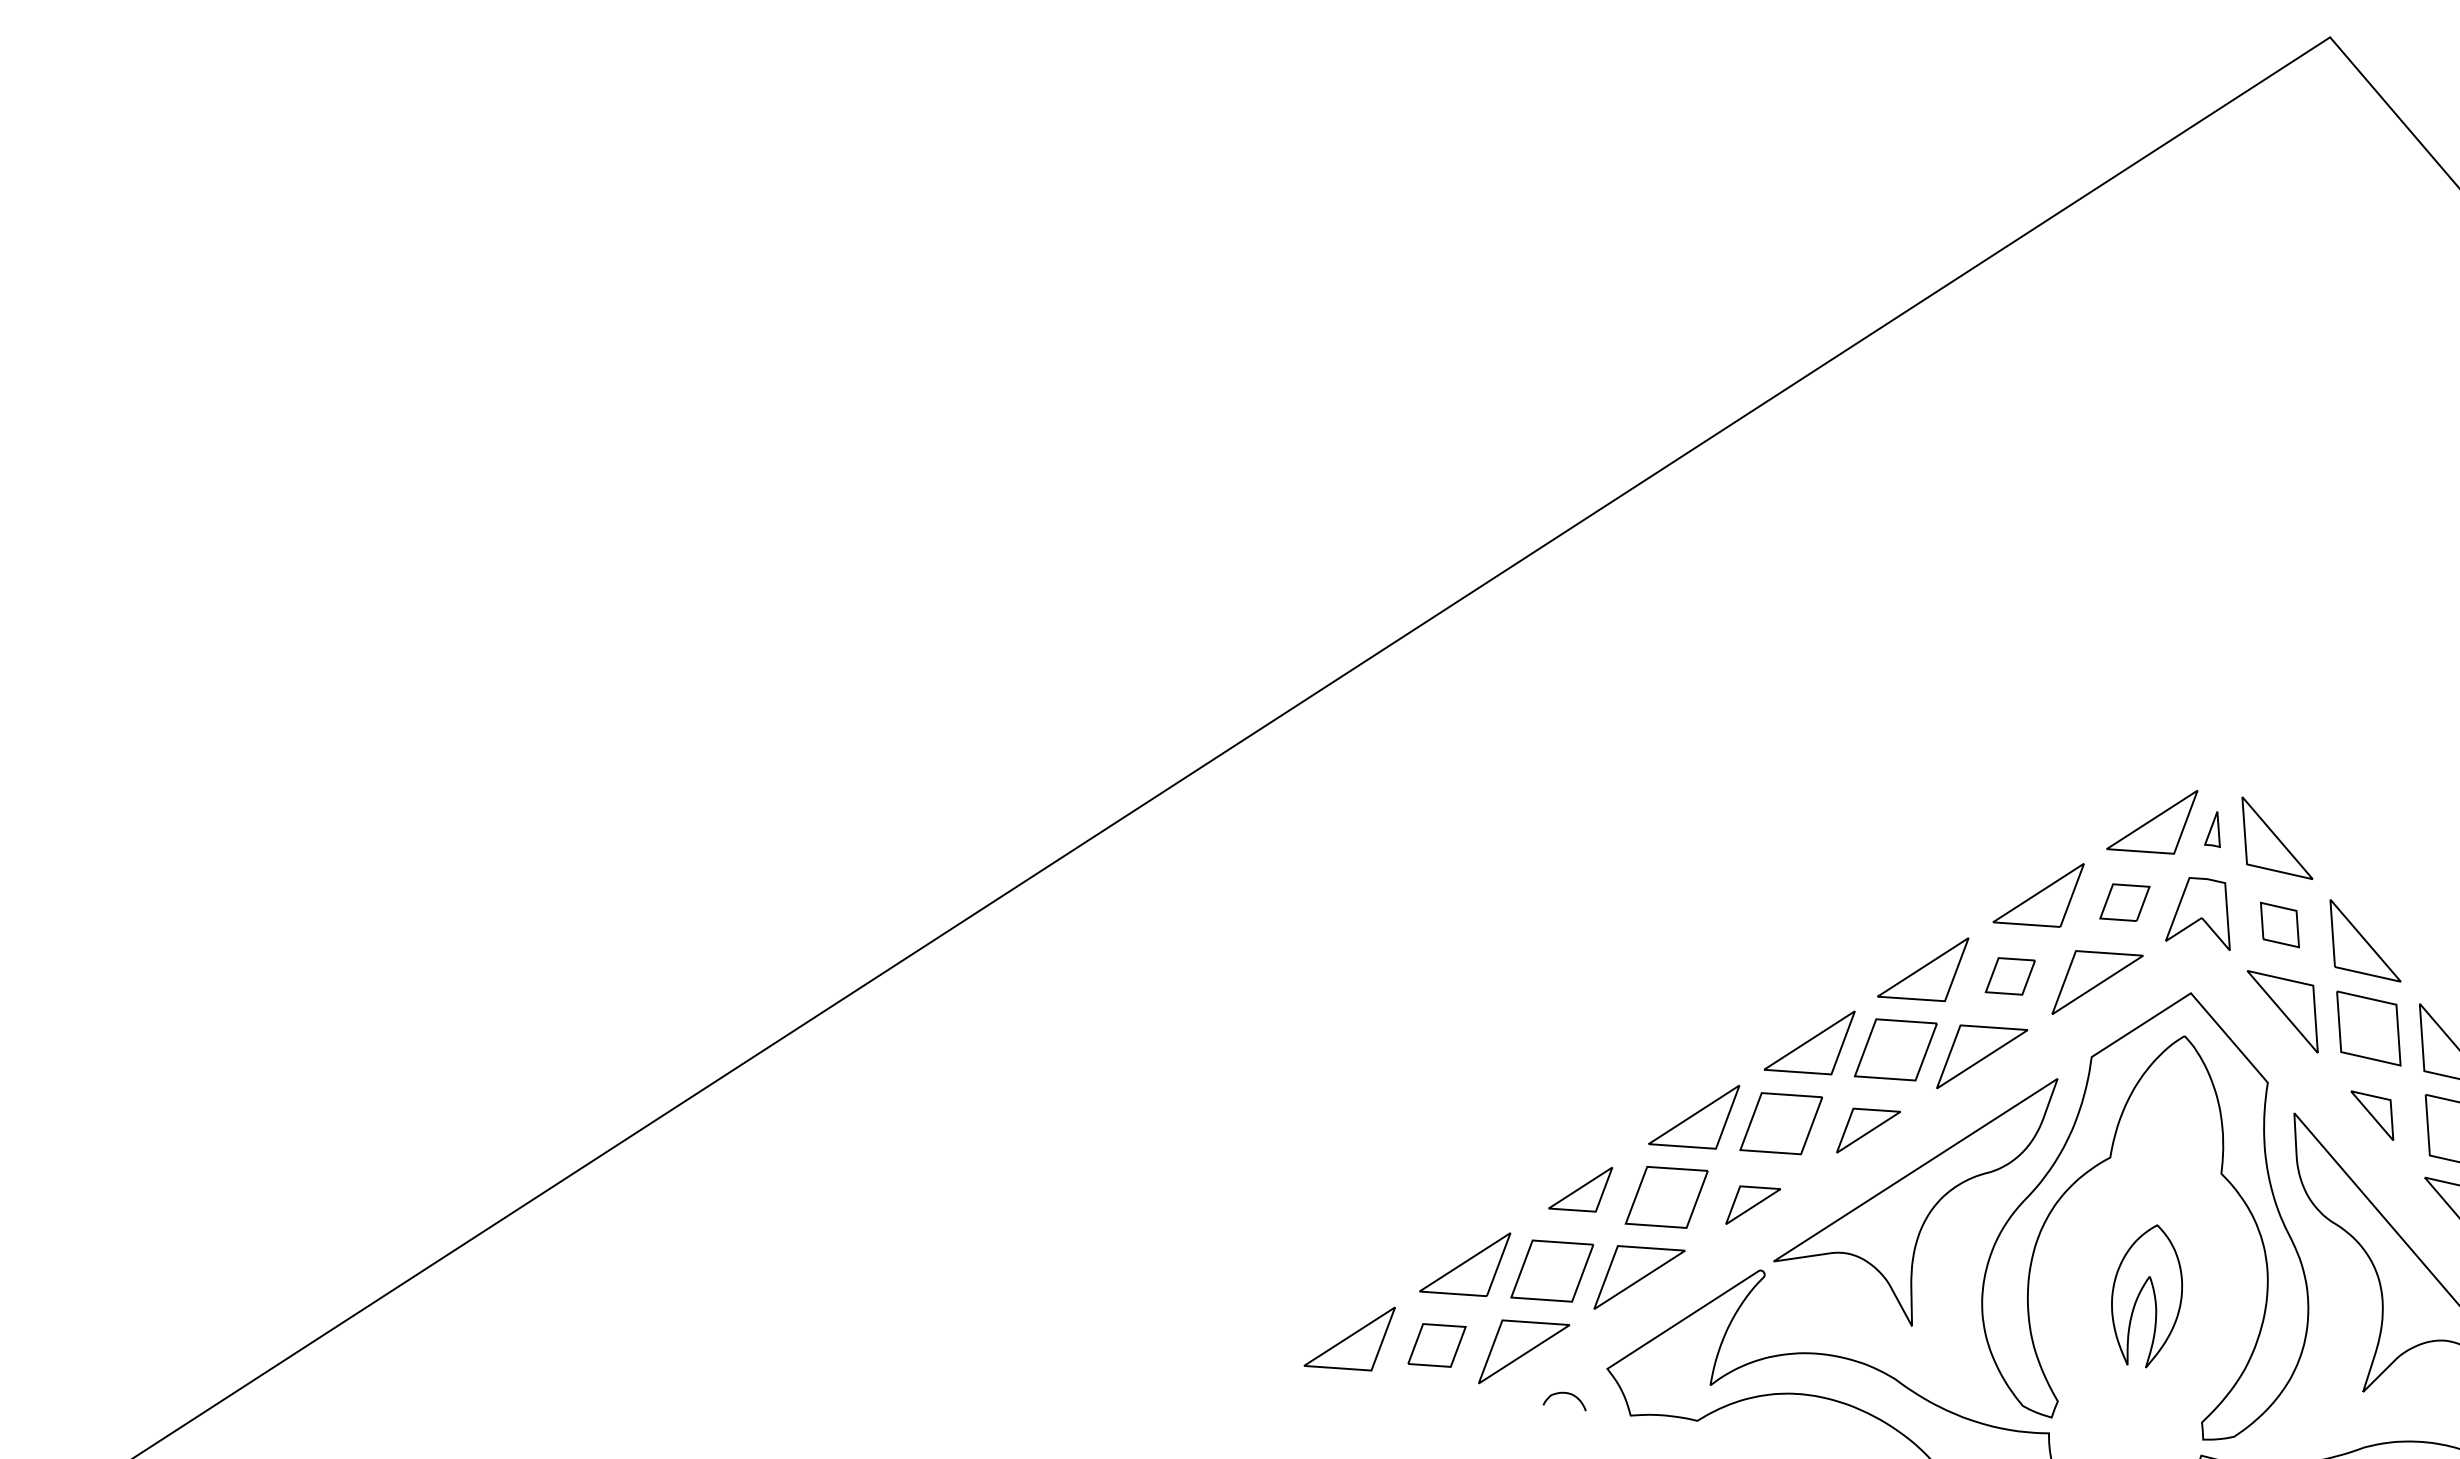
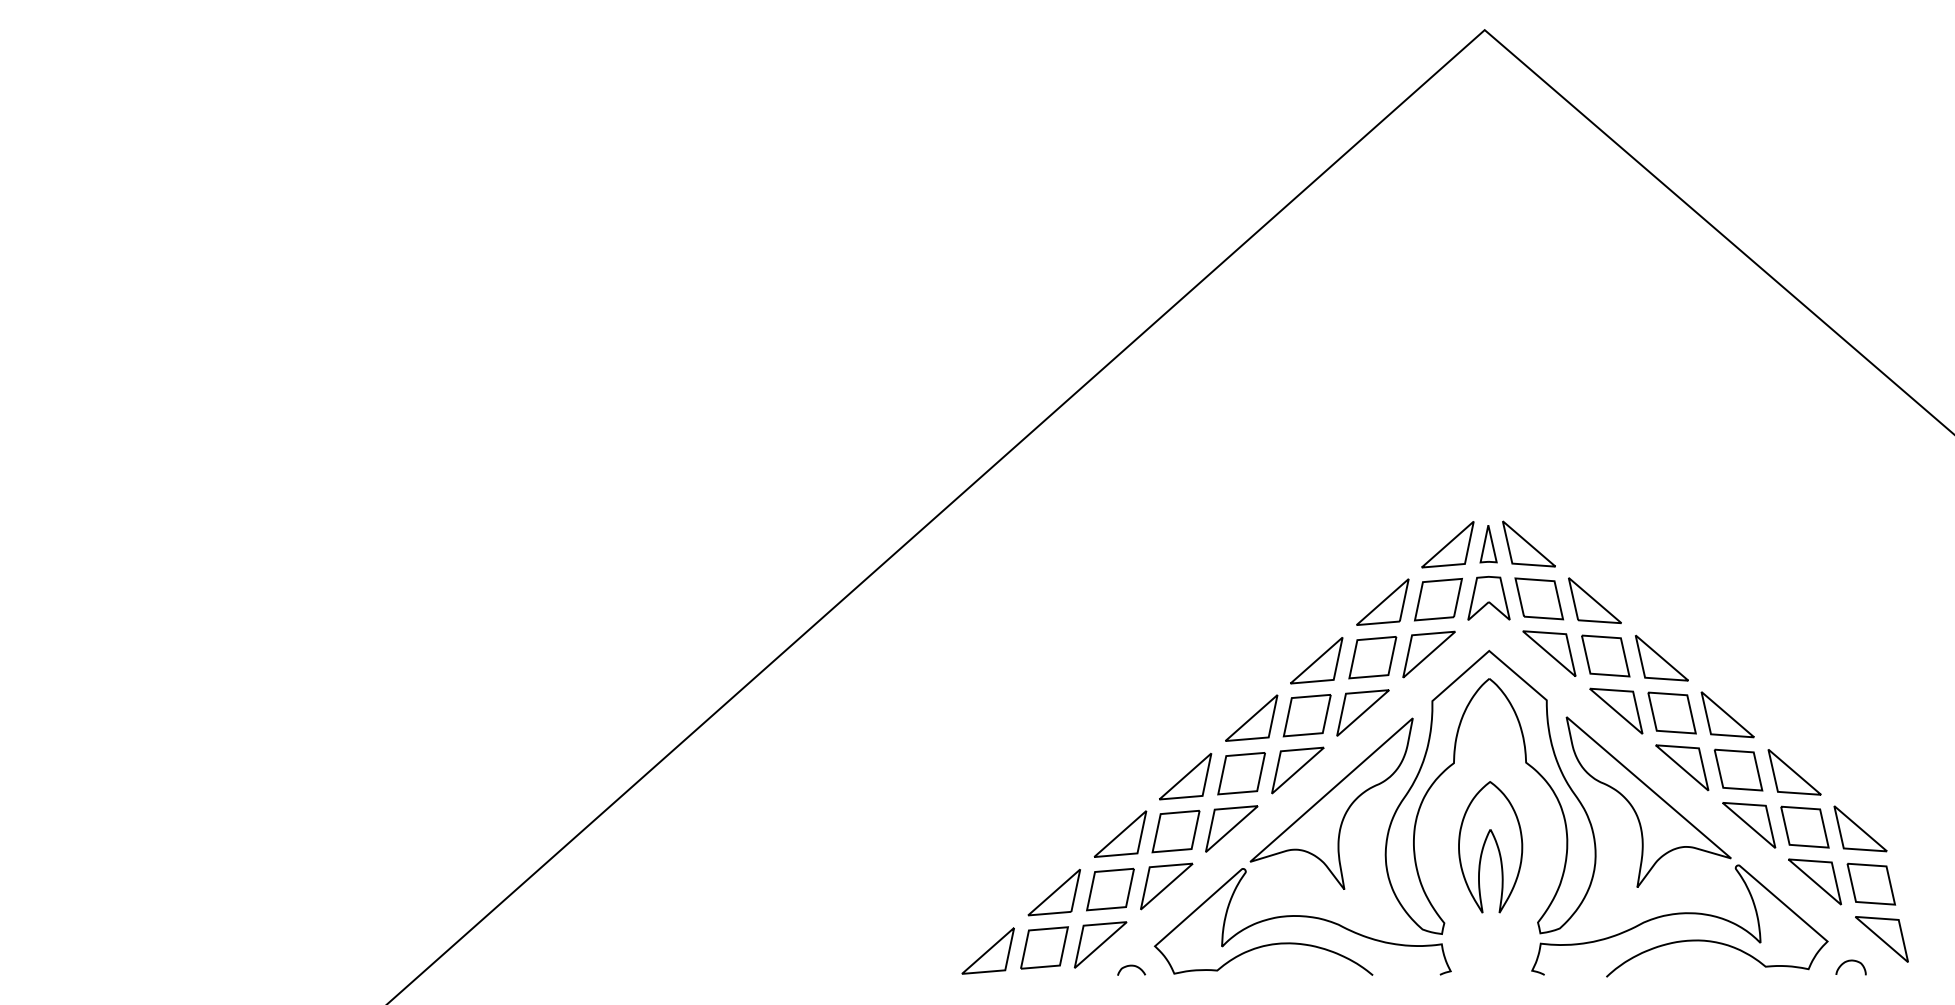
part: (2214, 829) -> (1488, 544), size x1.67
part: (2125, 902) -> (1438, 599), size x1.67
part: (2279, 924) -> (1538, 598), size x1.67
part: (2009, 975) -> (1372, 657), size x1.67
part: (2372, 1114) -> (1616, 710), size x1.67
part: (1867, 1132) -> (1297, 770), size x1.43
part: (1580, 1187) -> (1120, 833), size x1.43
part: (1752, 1205) -> (1231, 828), size x1.67
part: (2146, 1295) -> (1490, 847), size x1.43
part: (1437, 1344) -> (1044, 947), size x1.43

